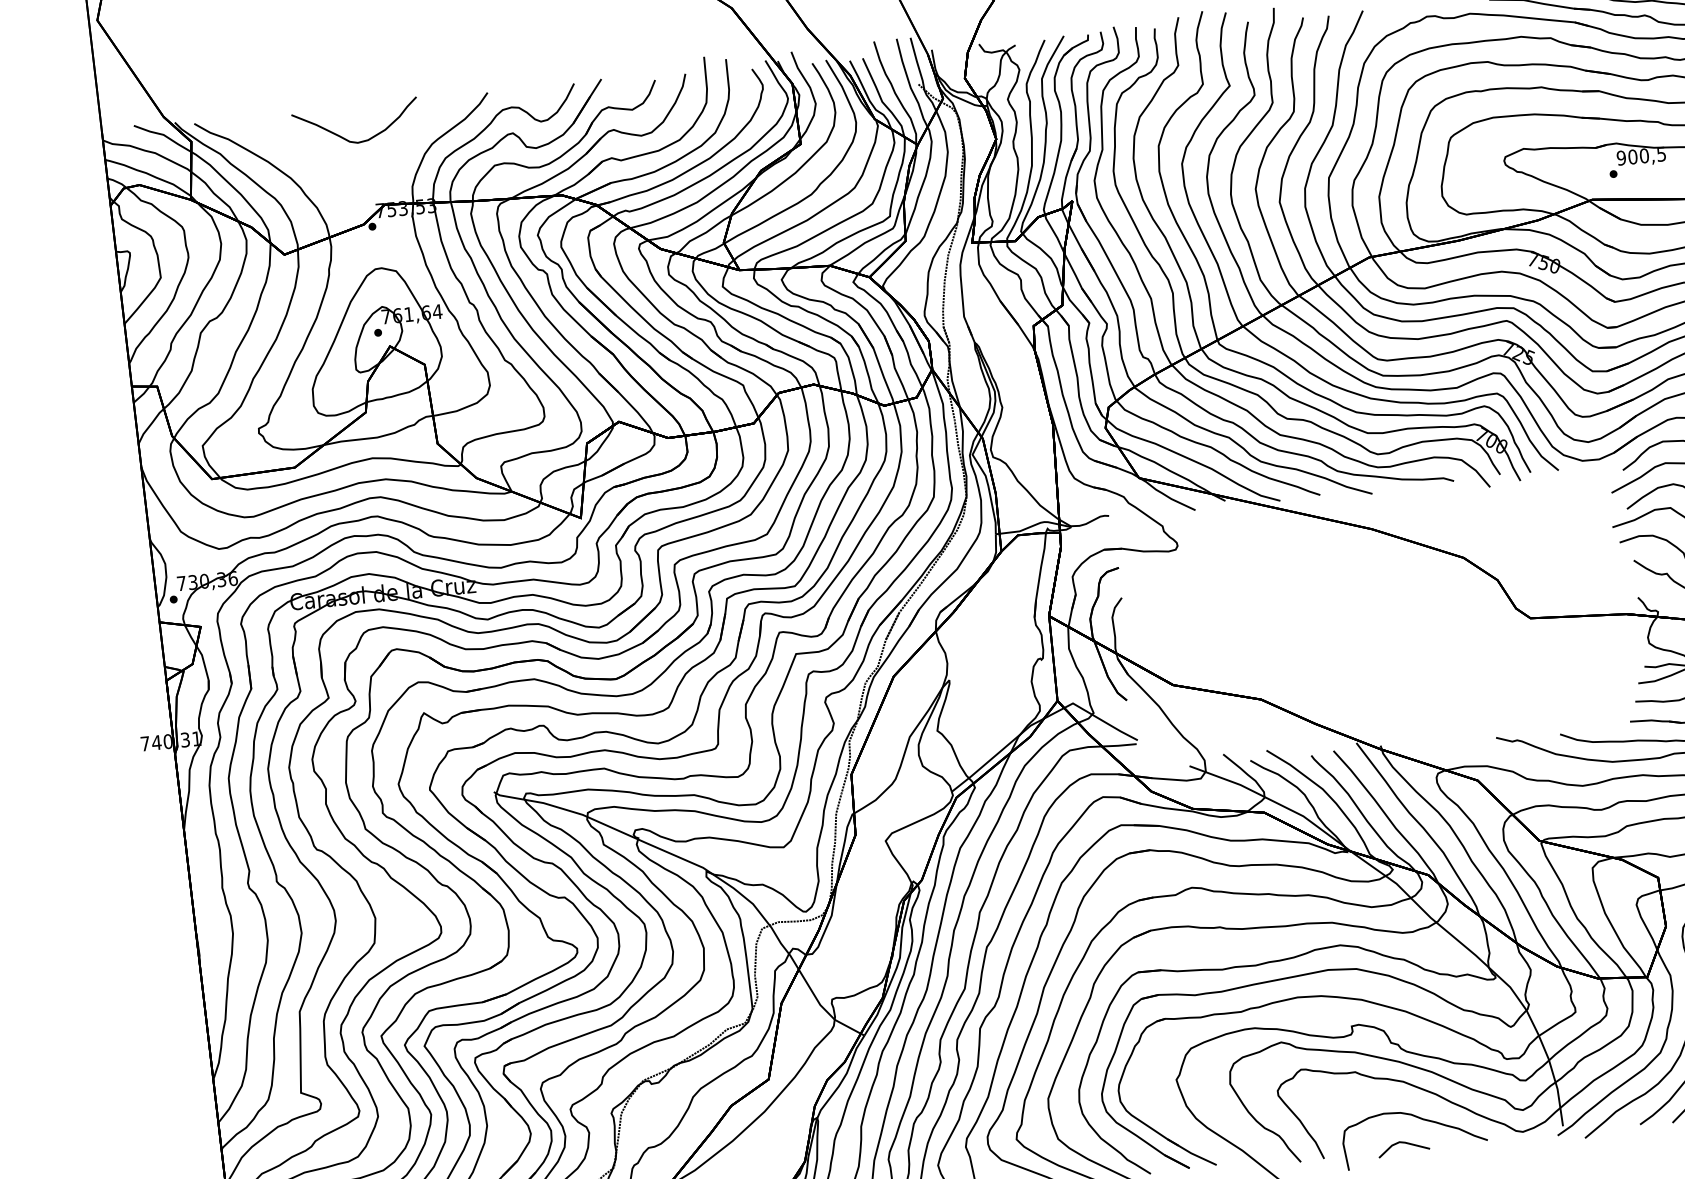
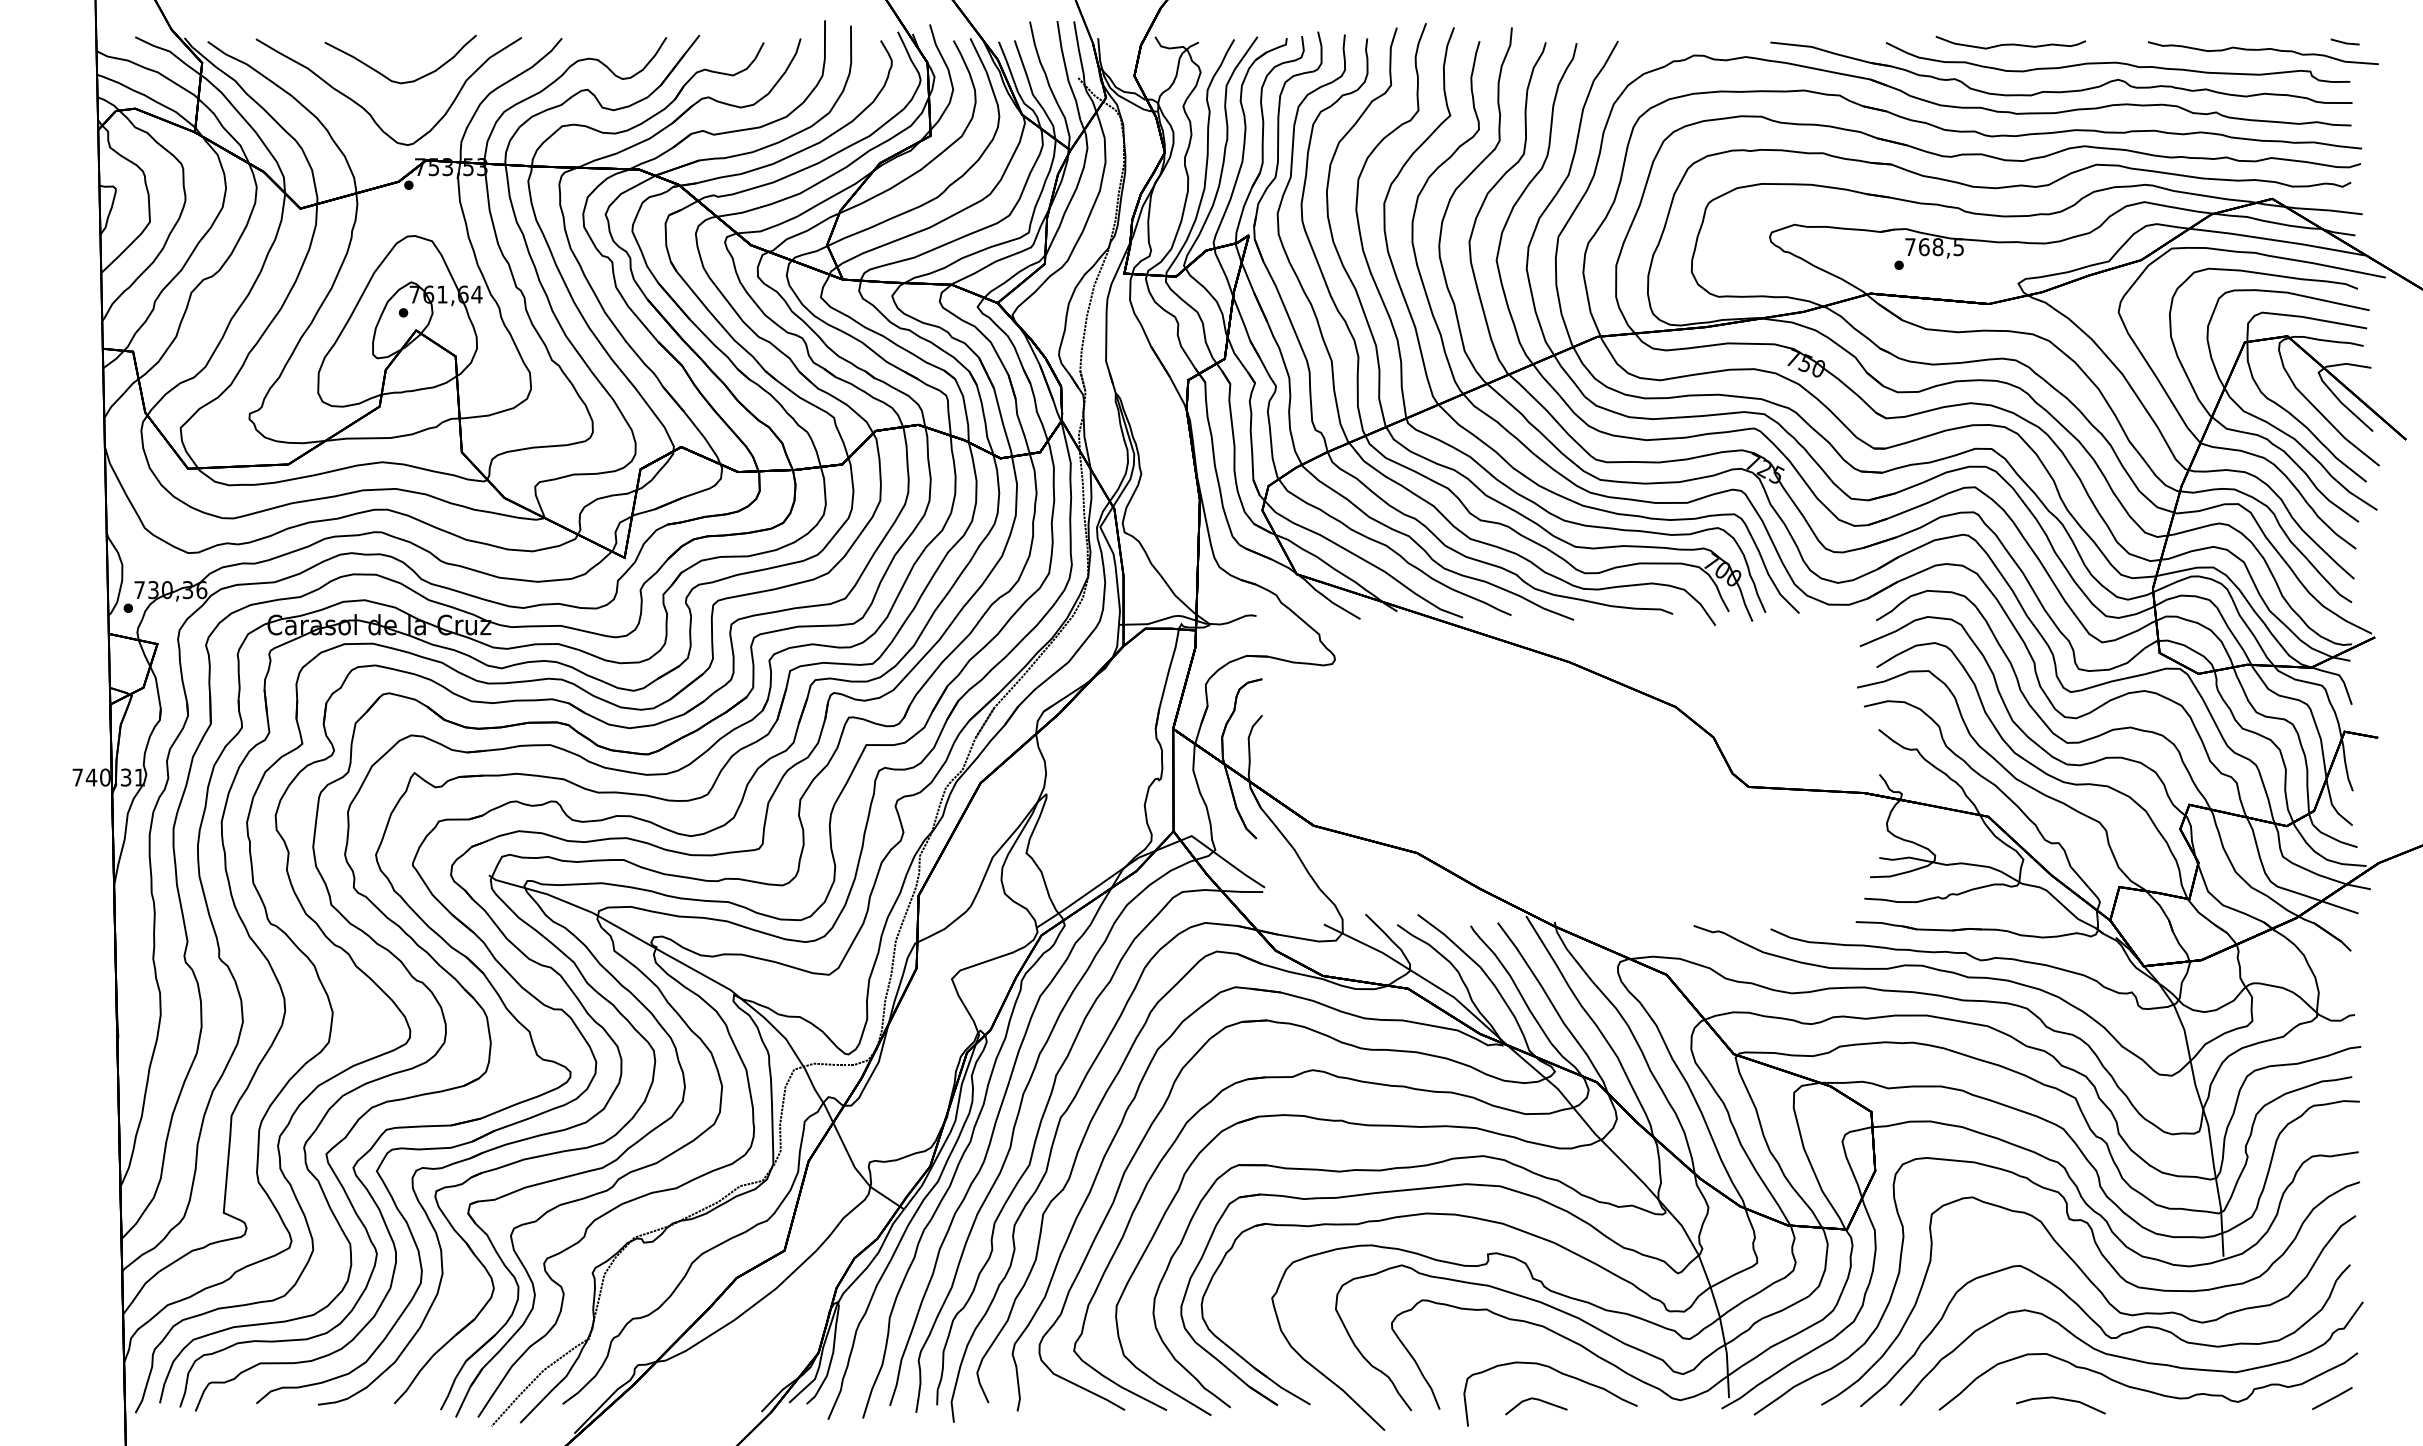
text: (1633, 157) -> (1924, 247), 900,5 -> 768,5
curve: (333, 168) -> (368, 111), added

